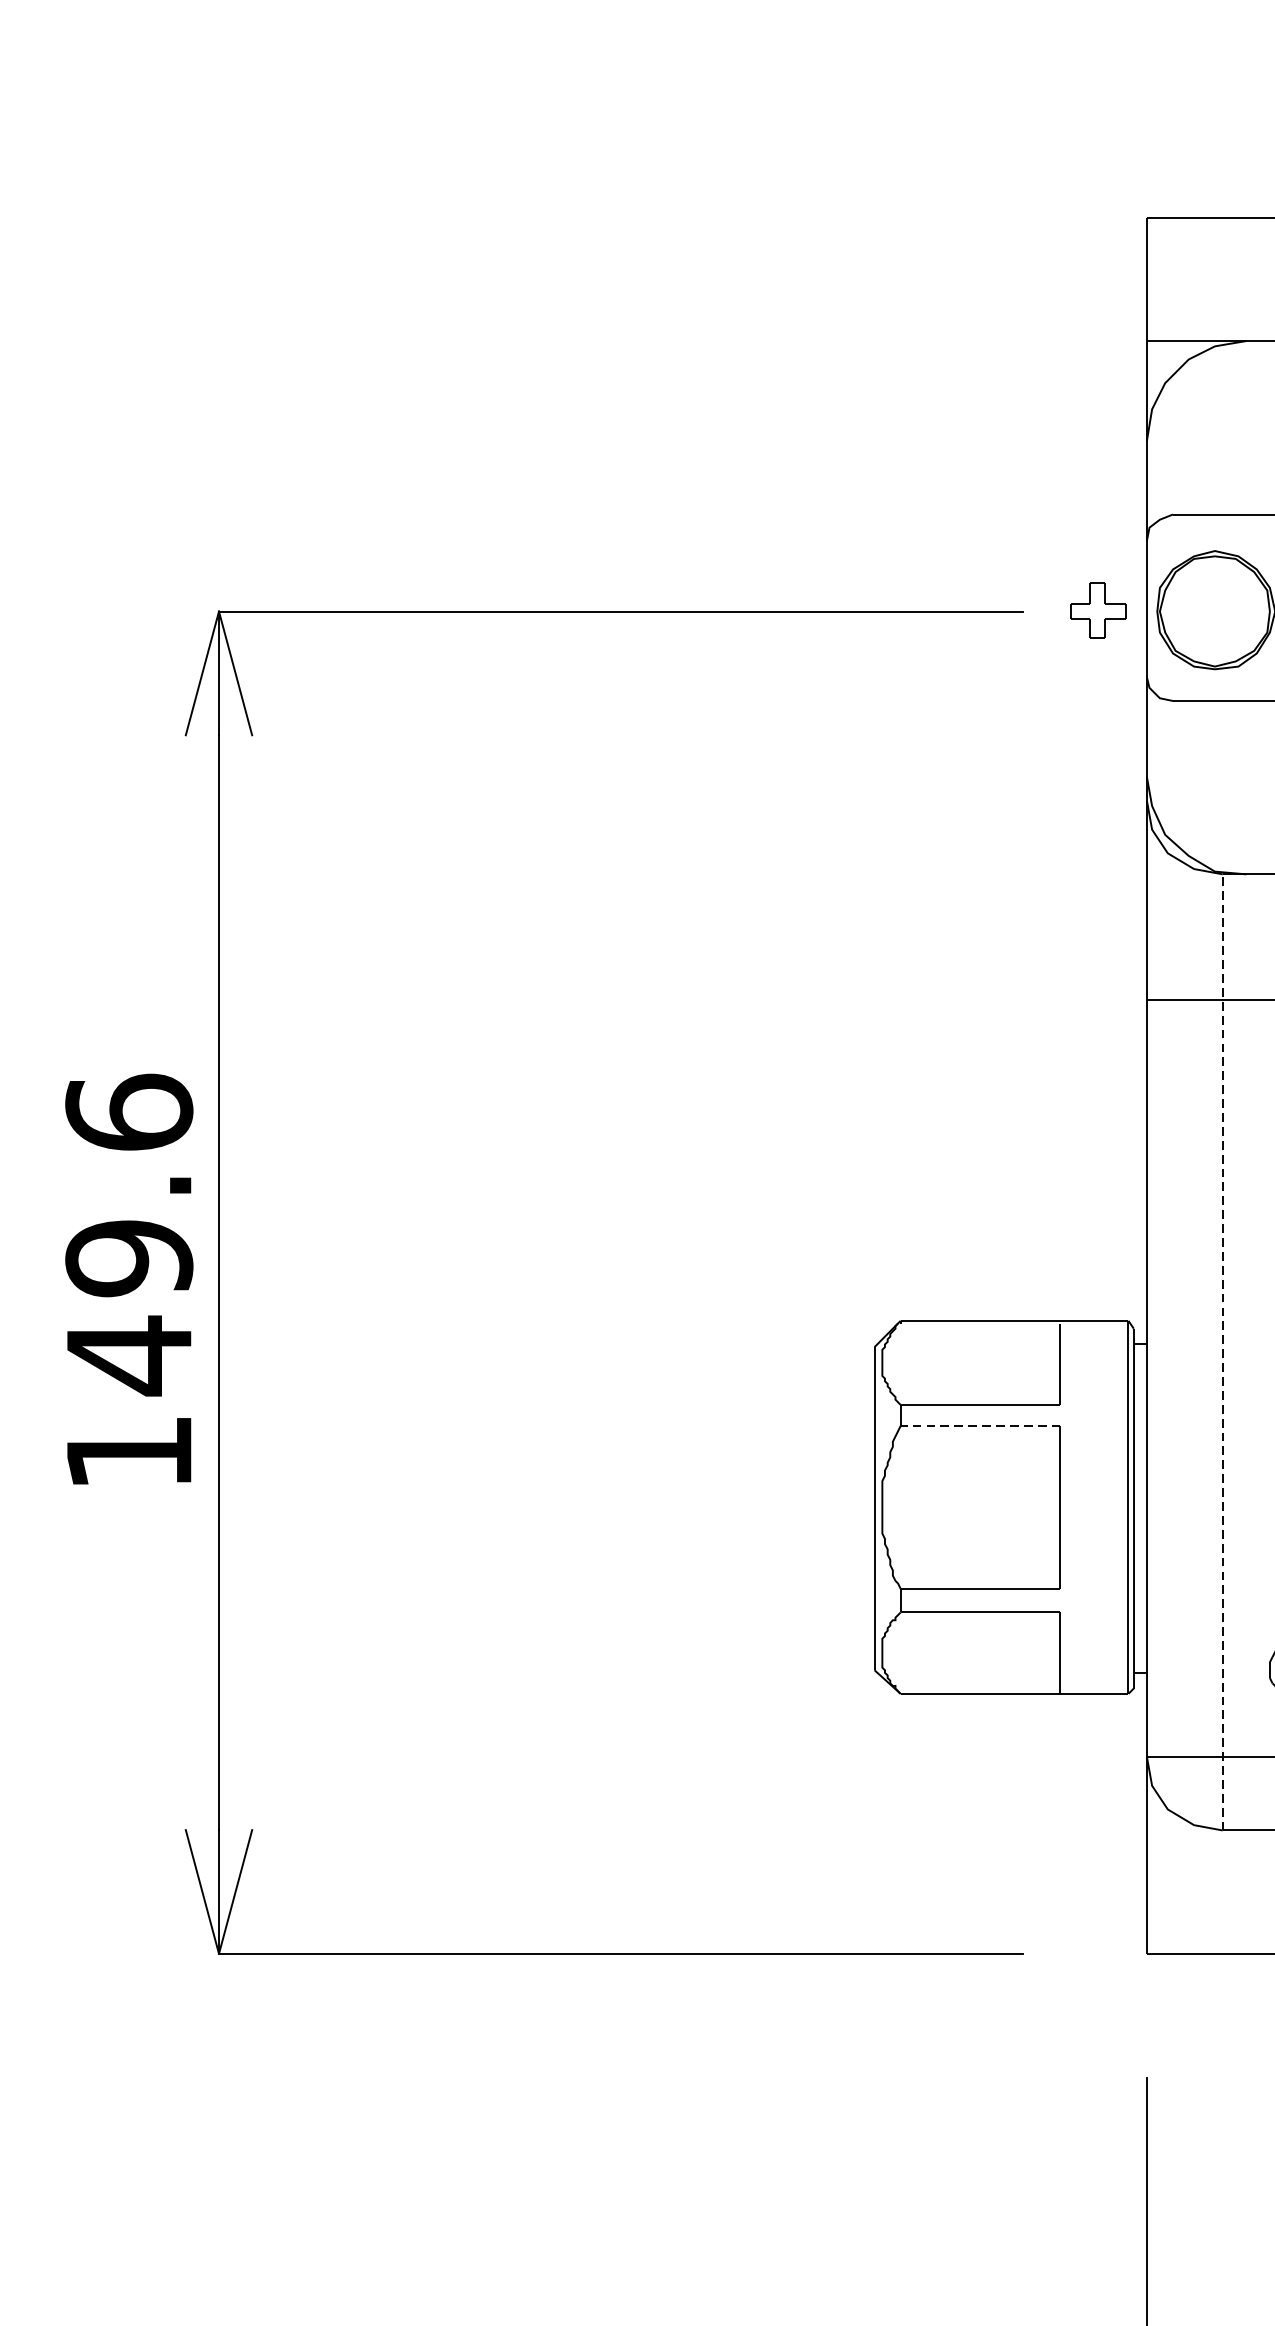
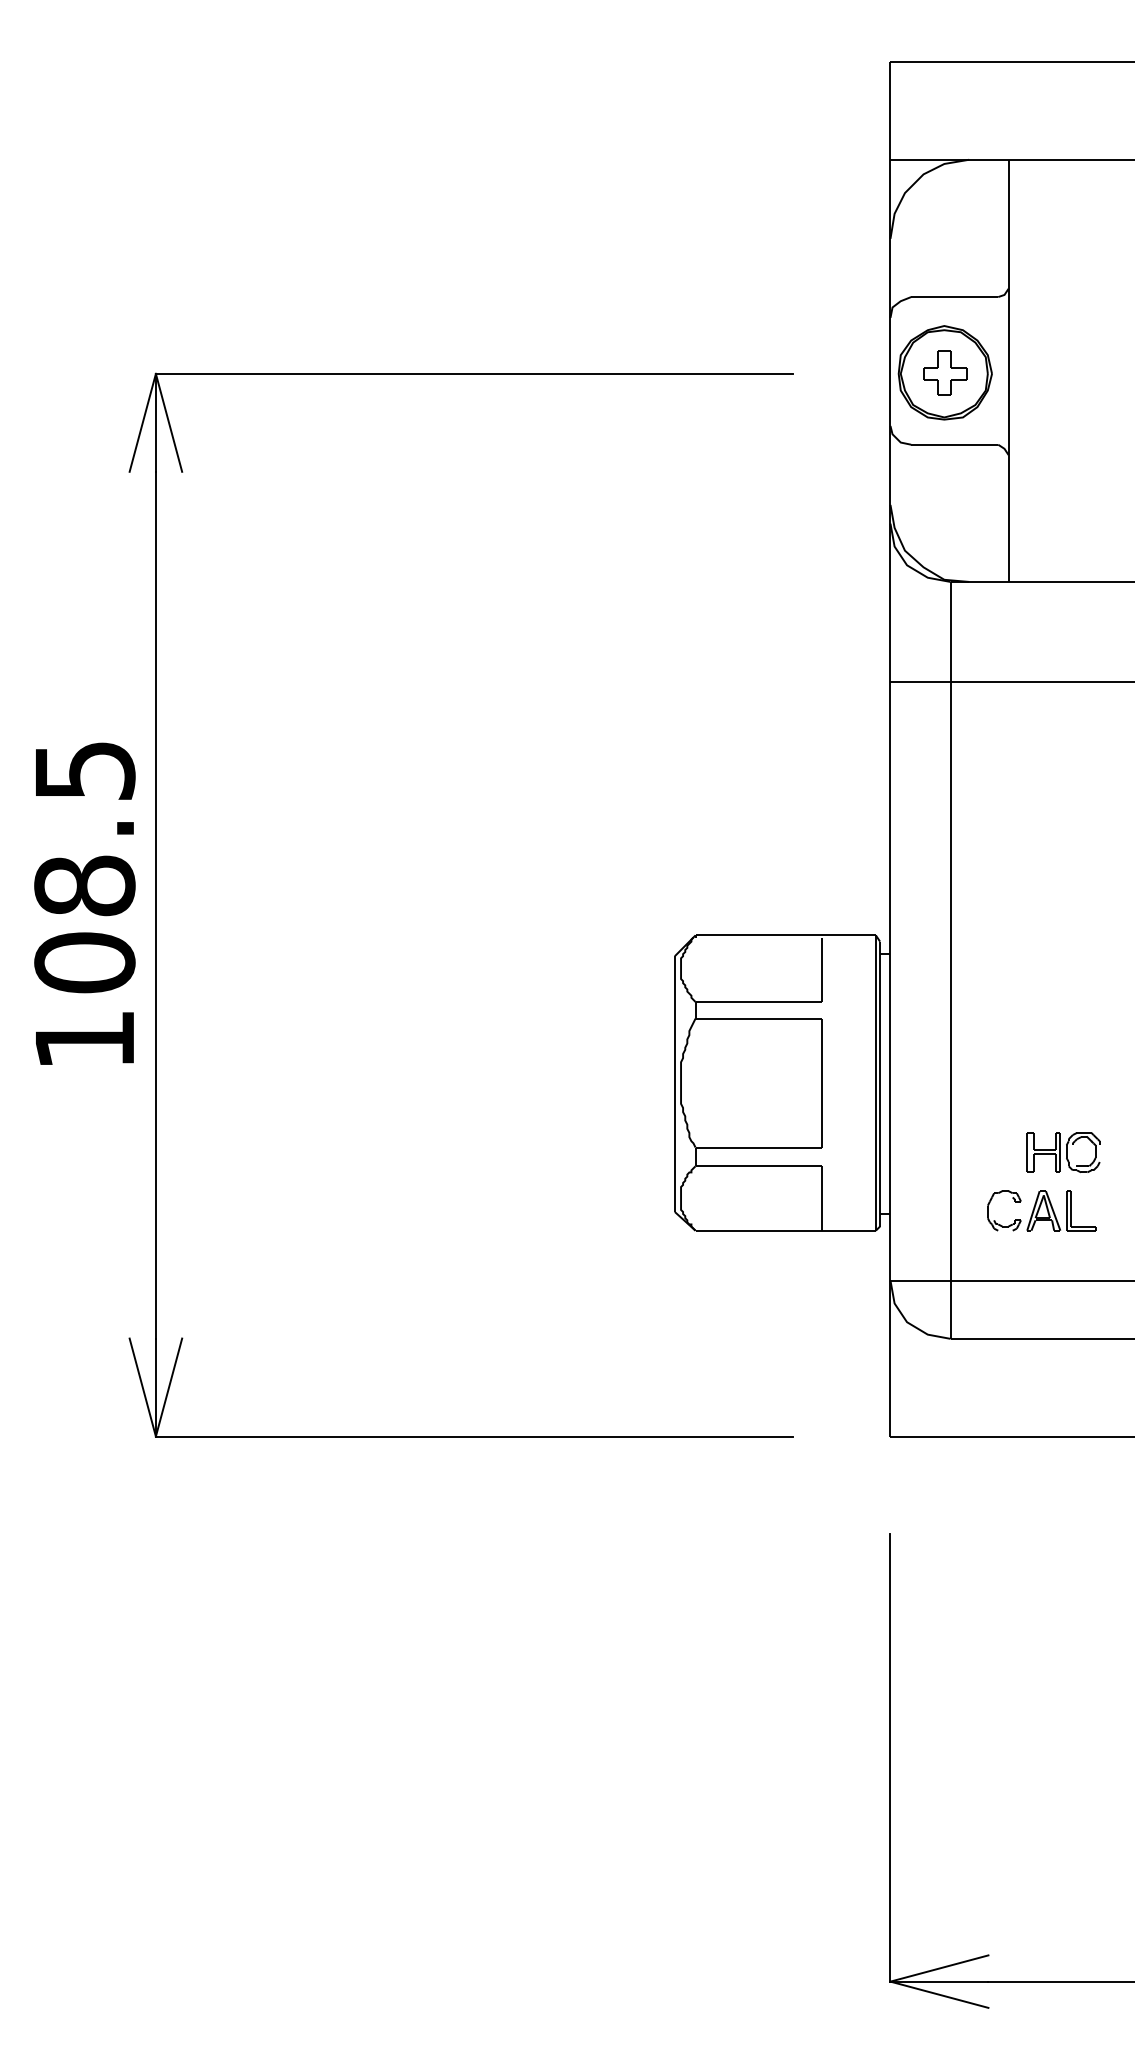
part: (1098, 609) -> (945, 372), moved
text: (128, 1235) -> (84, 867), 149.6 -> 108.5
line: (1222, 1351) -> (950, 959), dashed -> solid
line: (980, 1425) -> (758, 1018), dashed -> solid

